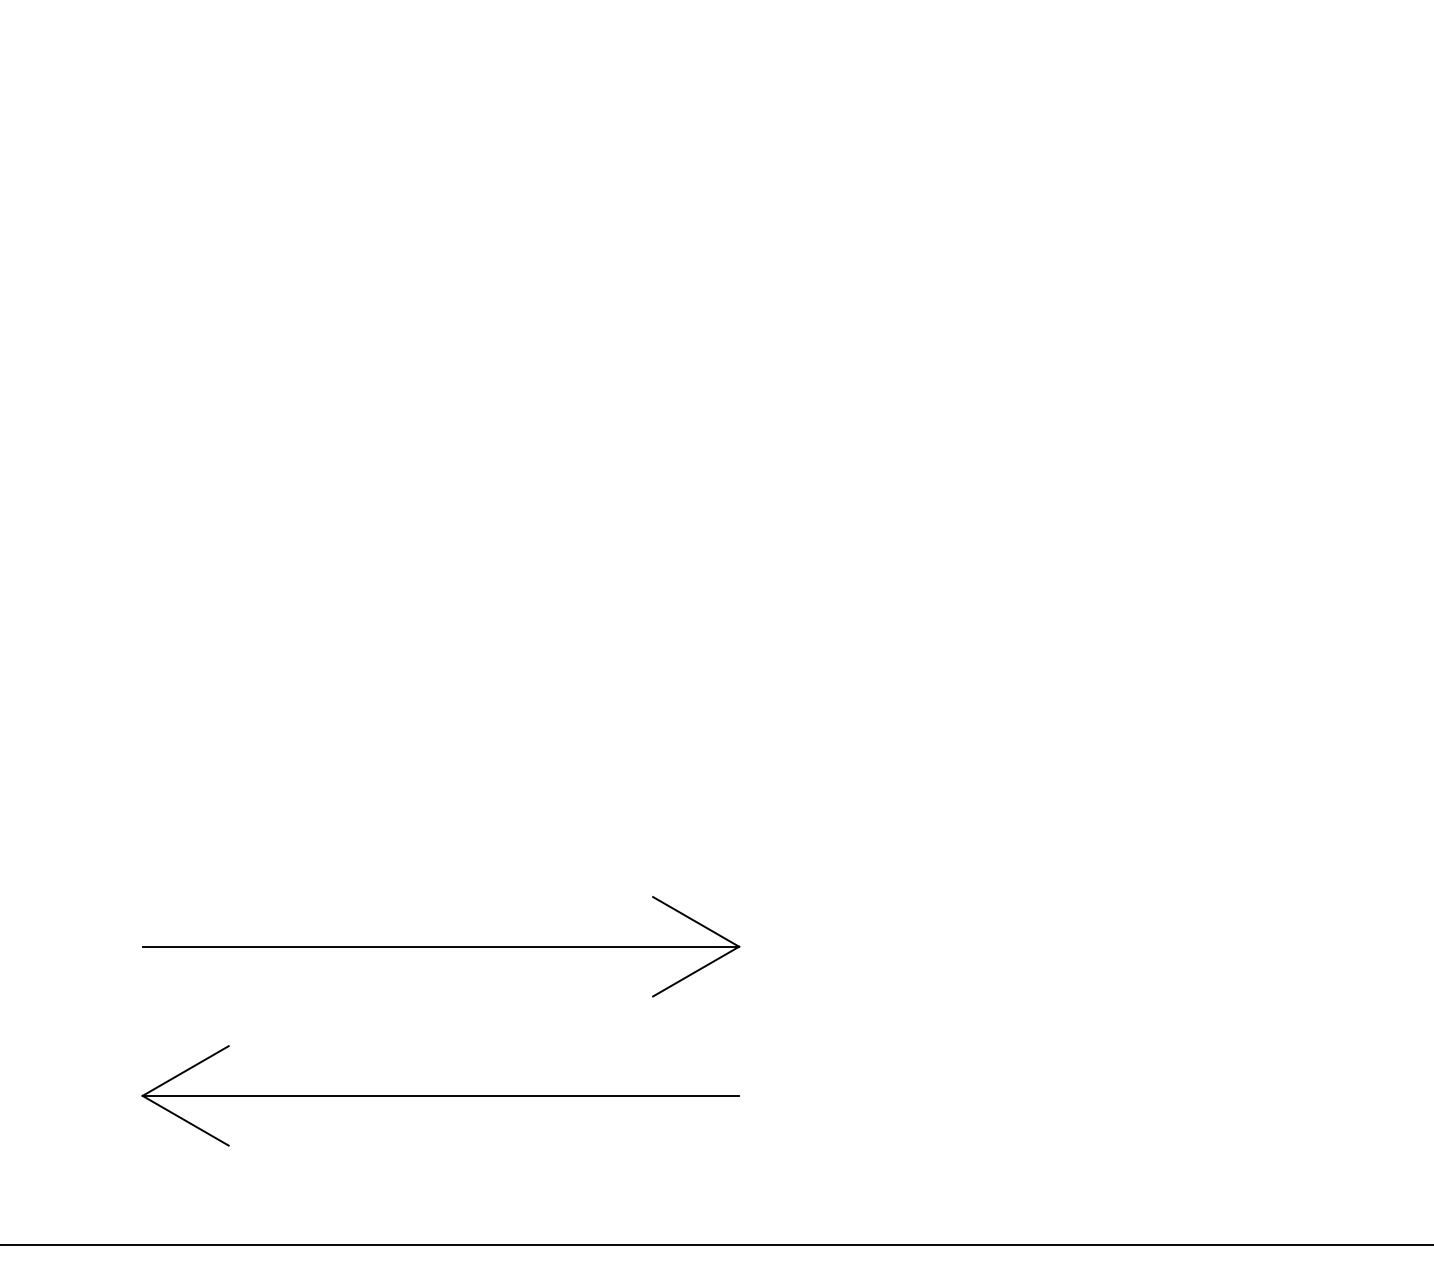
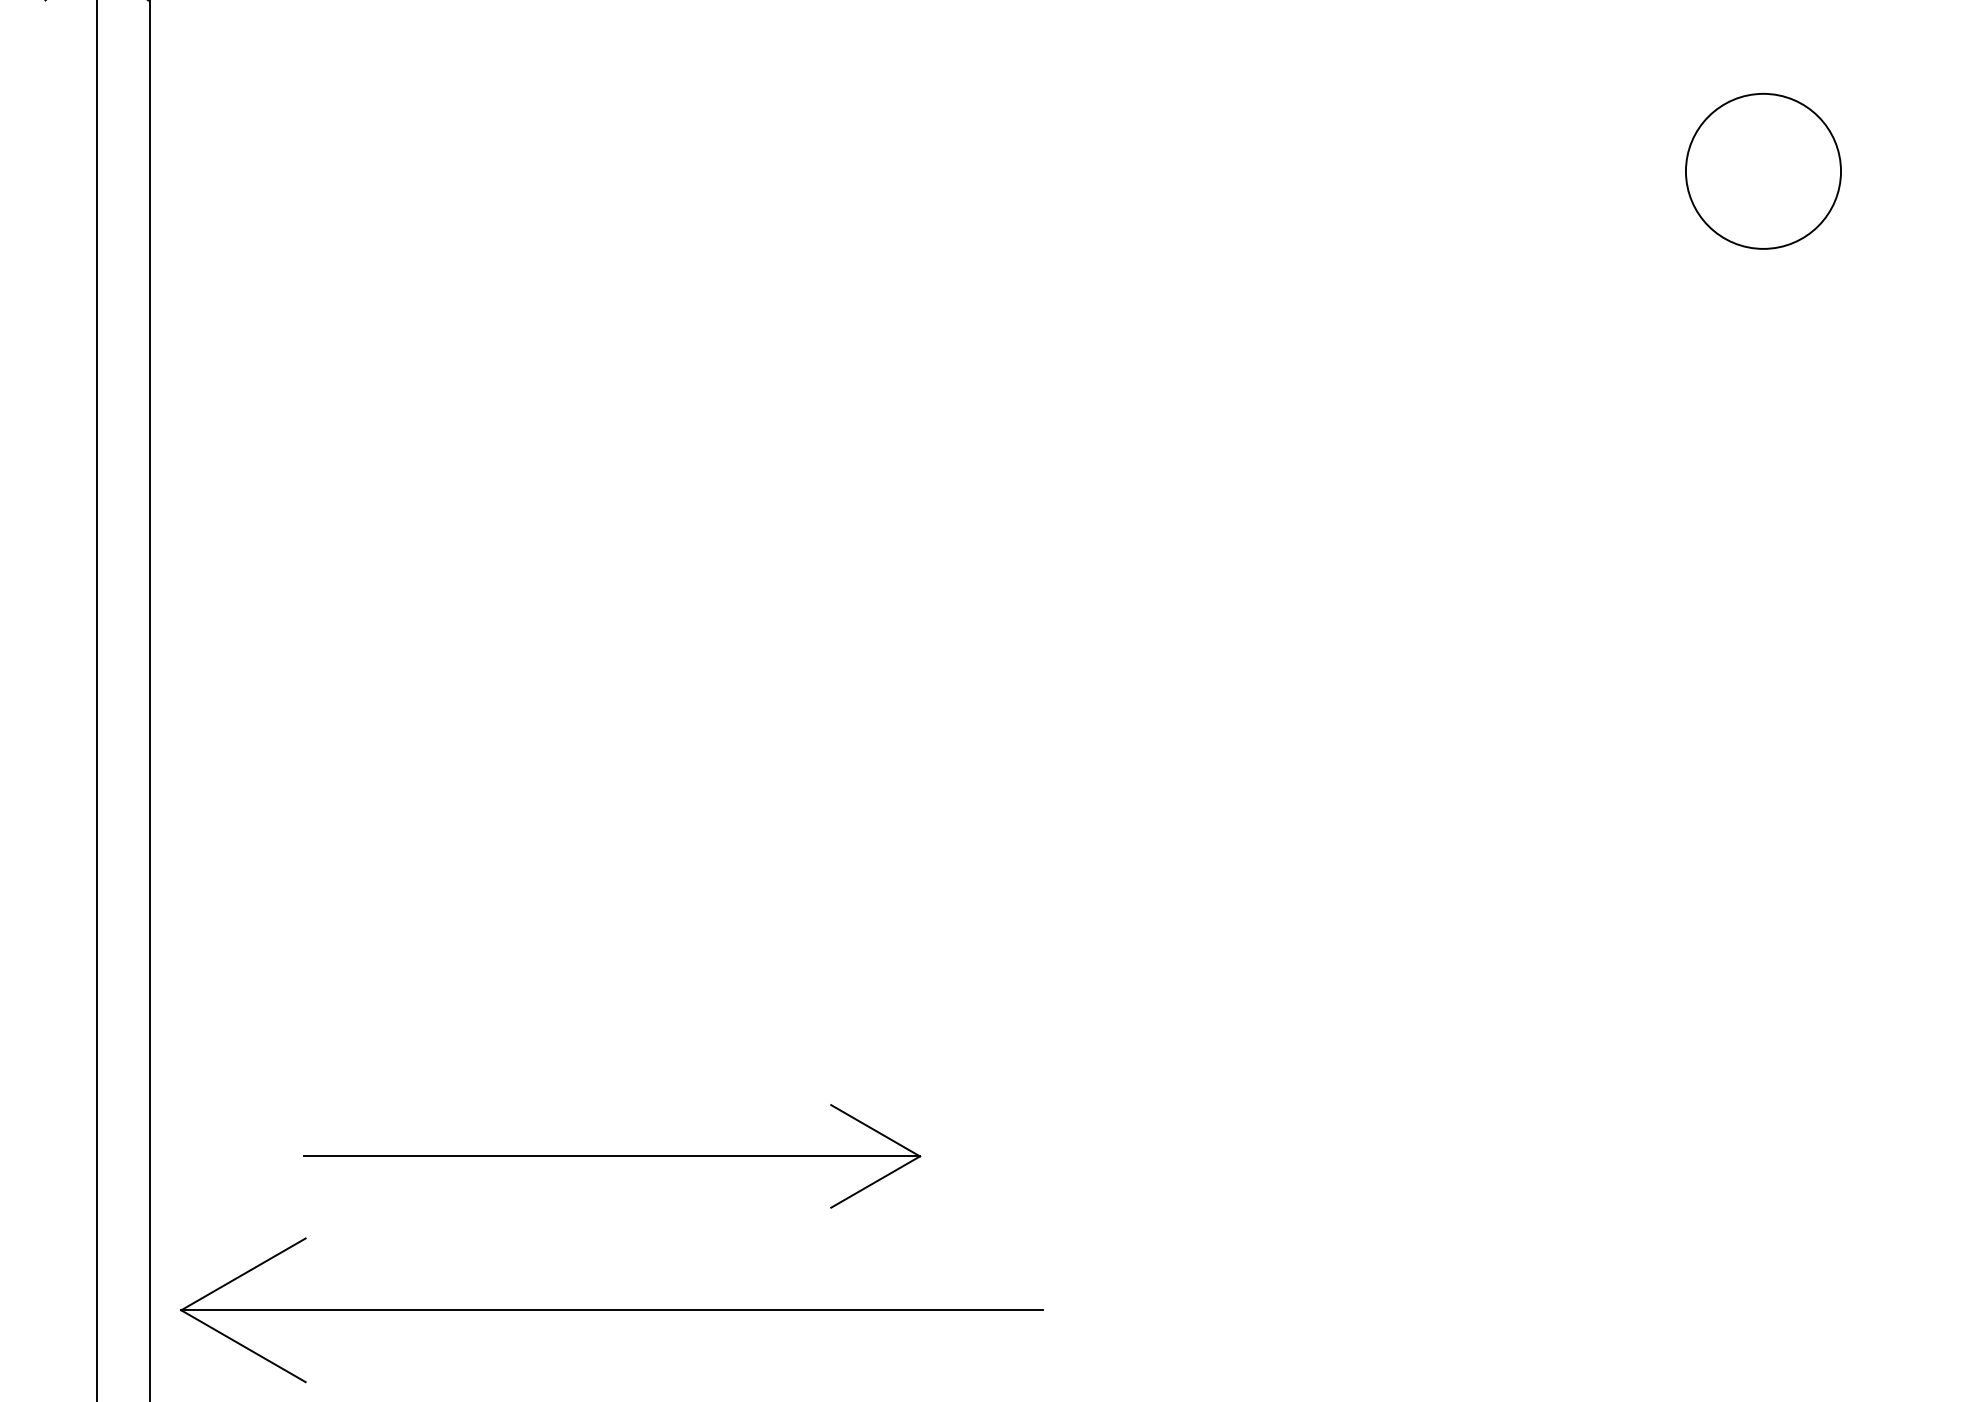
part: (440, 1096) -> (611, 1310), size x1.4

